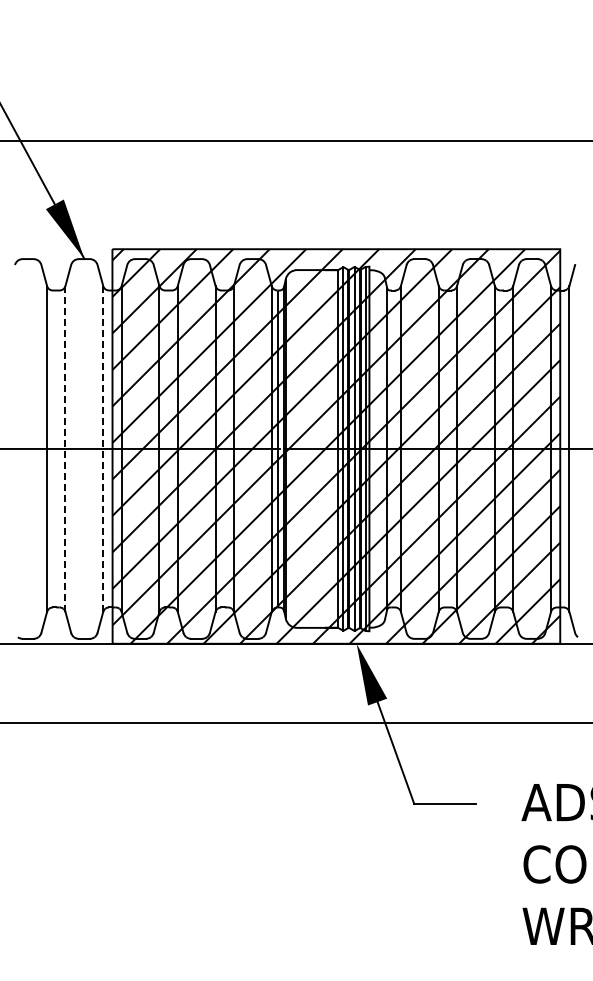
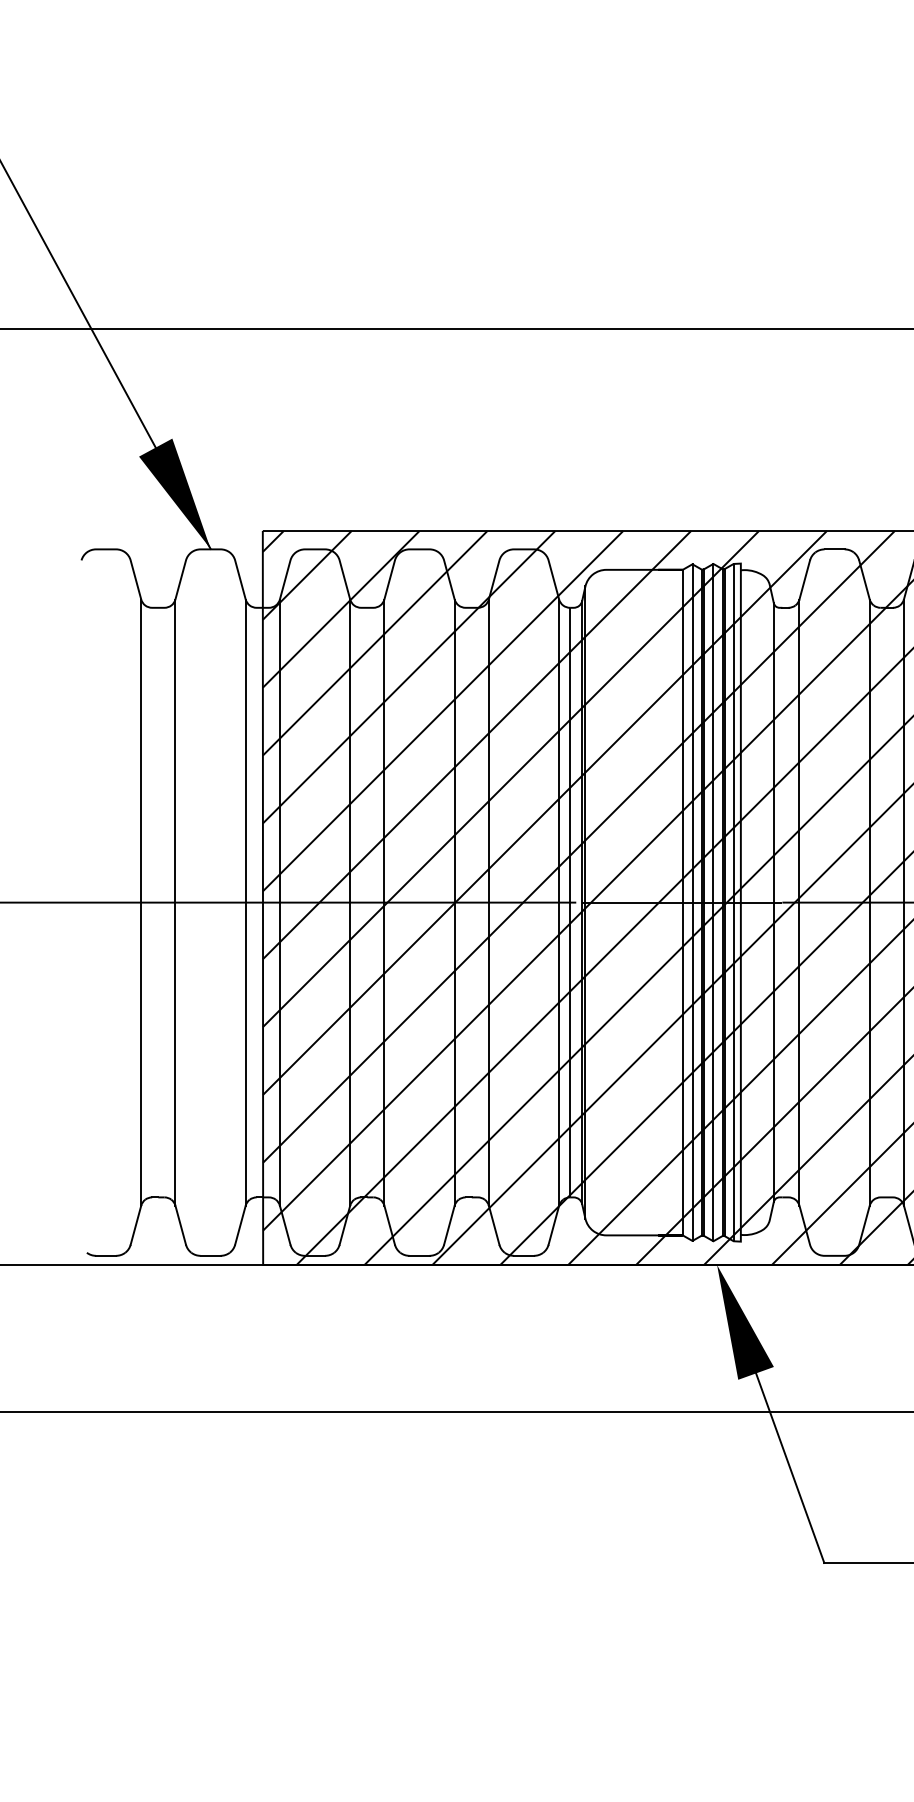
line: (65, 448) -> (175, 901), dashed -> solid
line: (103, 448) -> (246, 901), dashed -> solid

